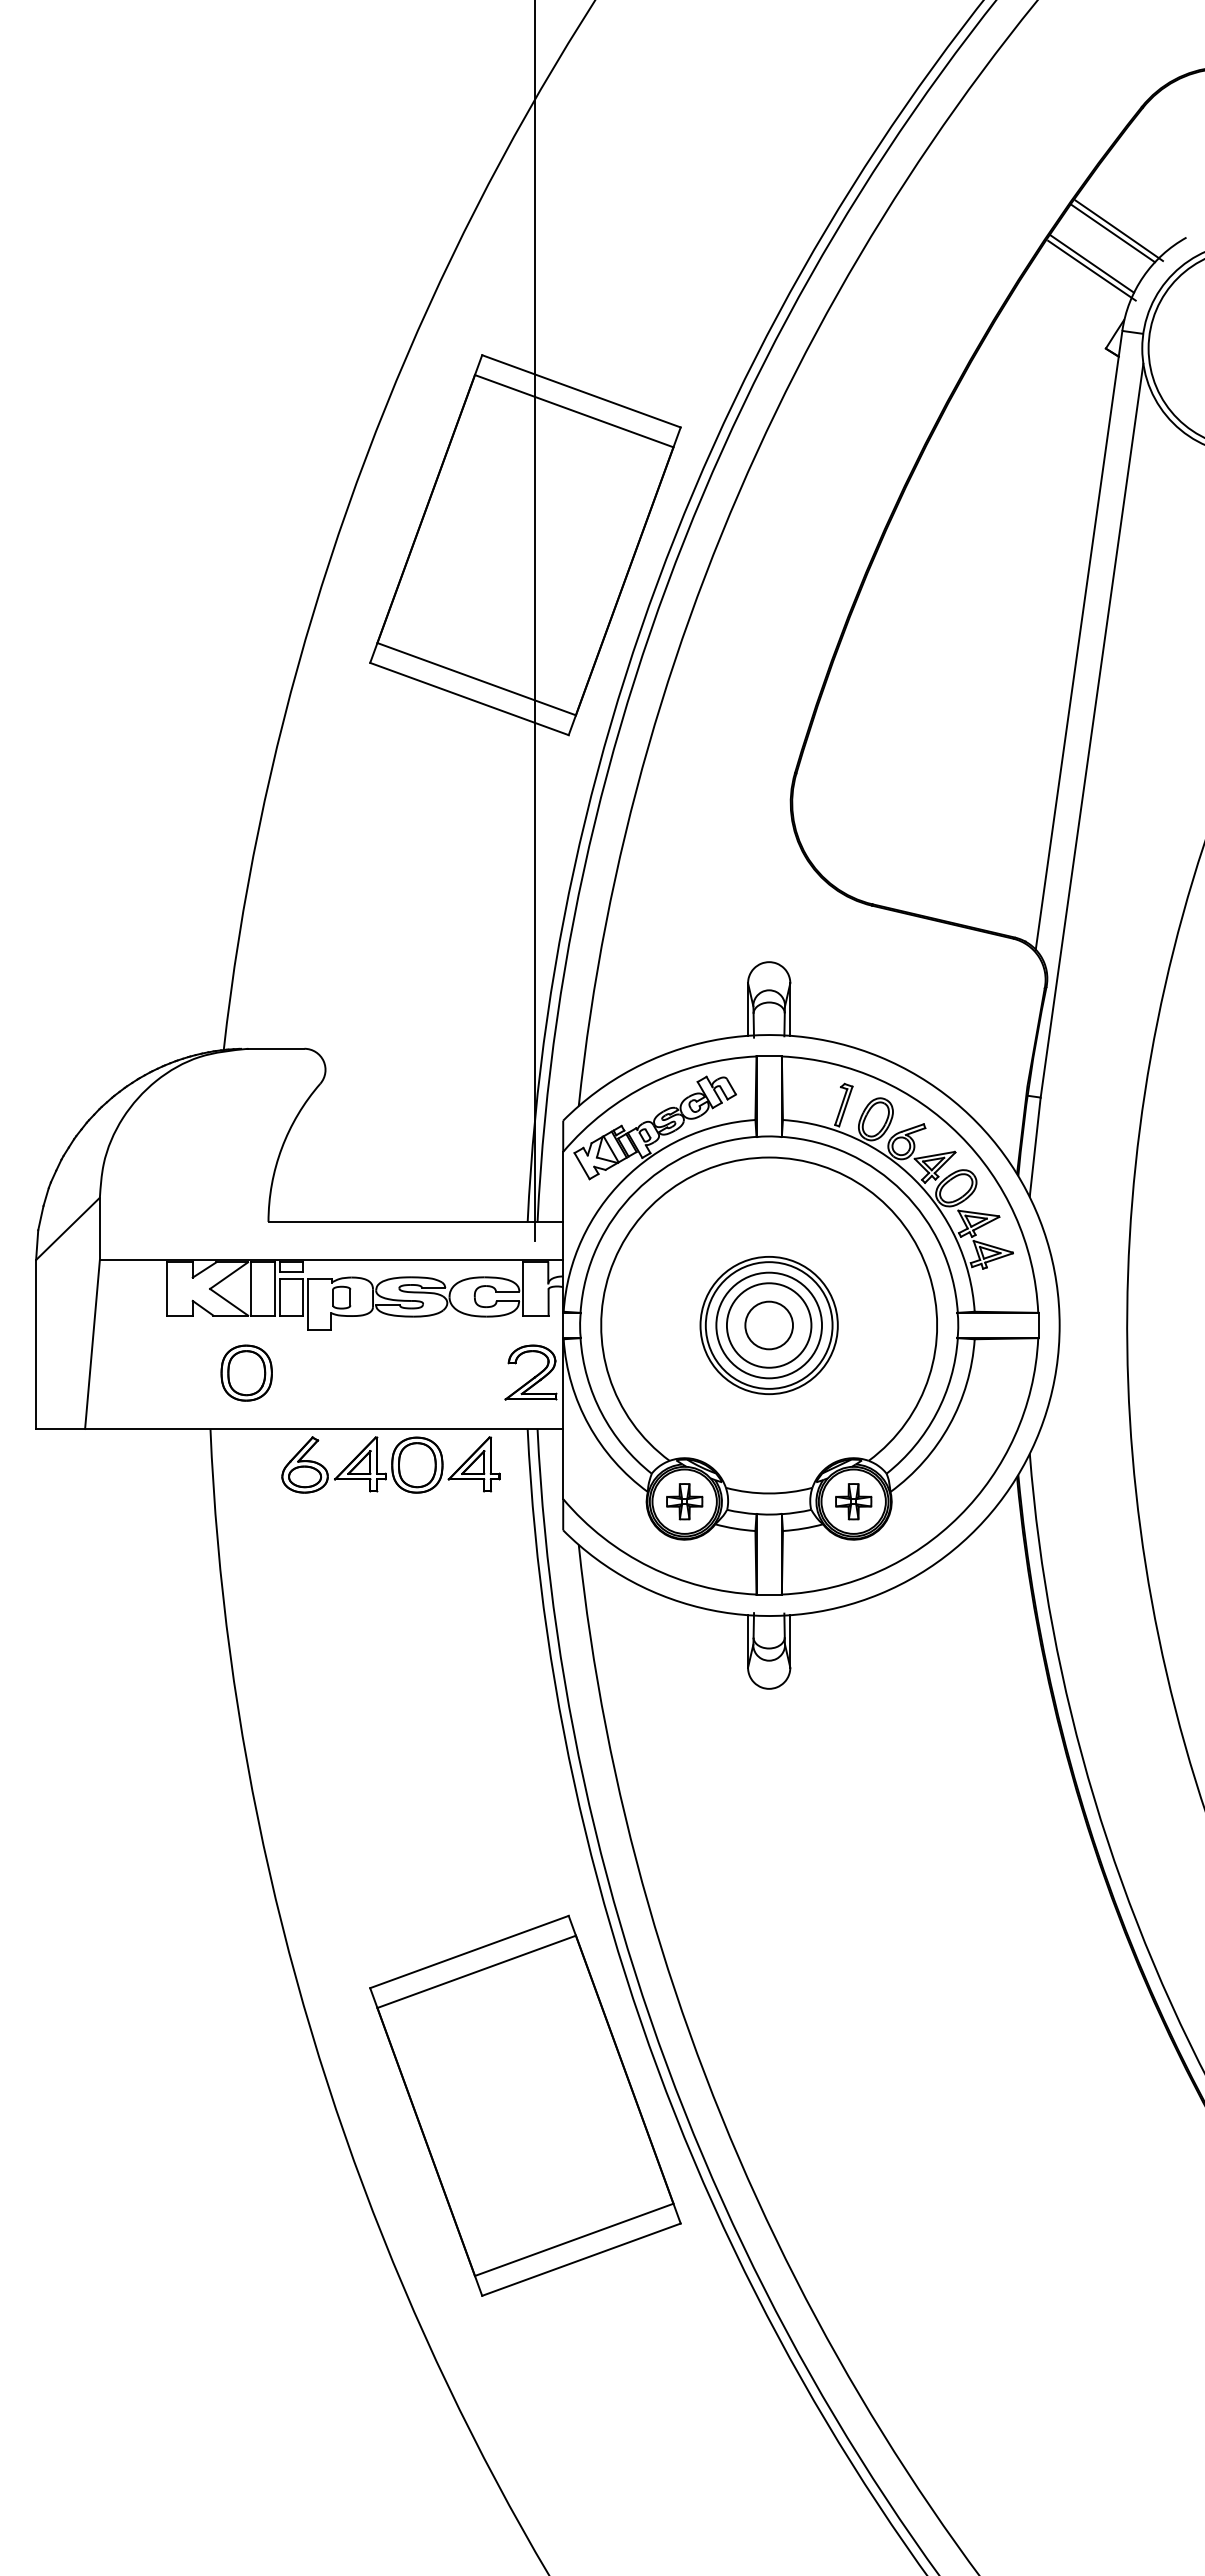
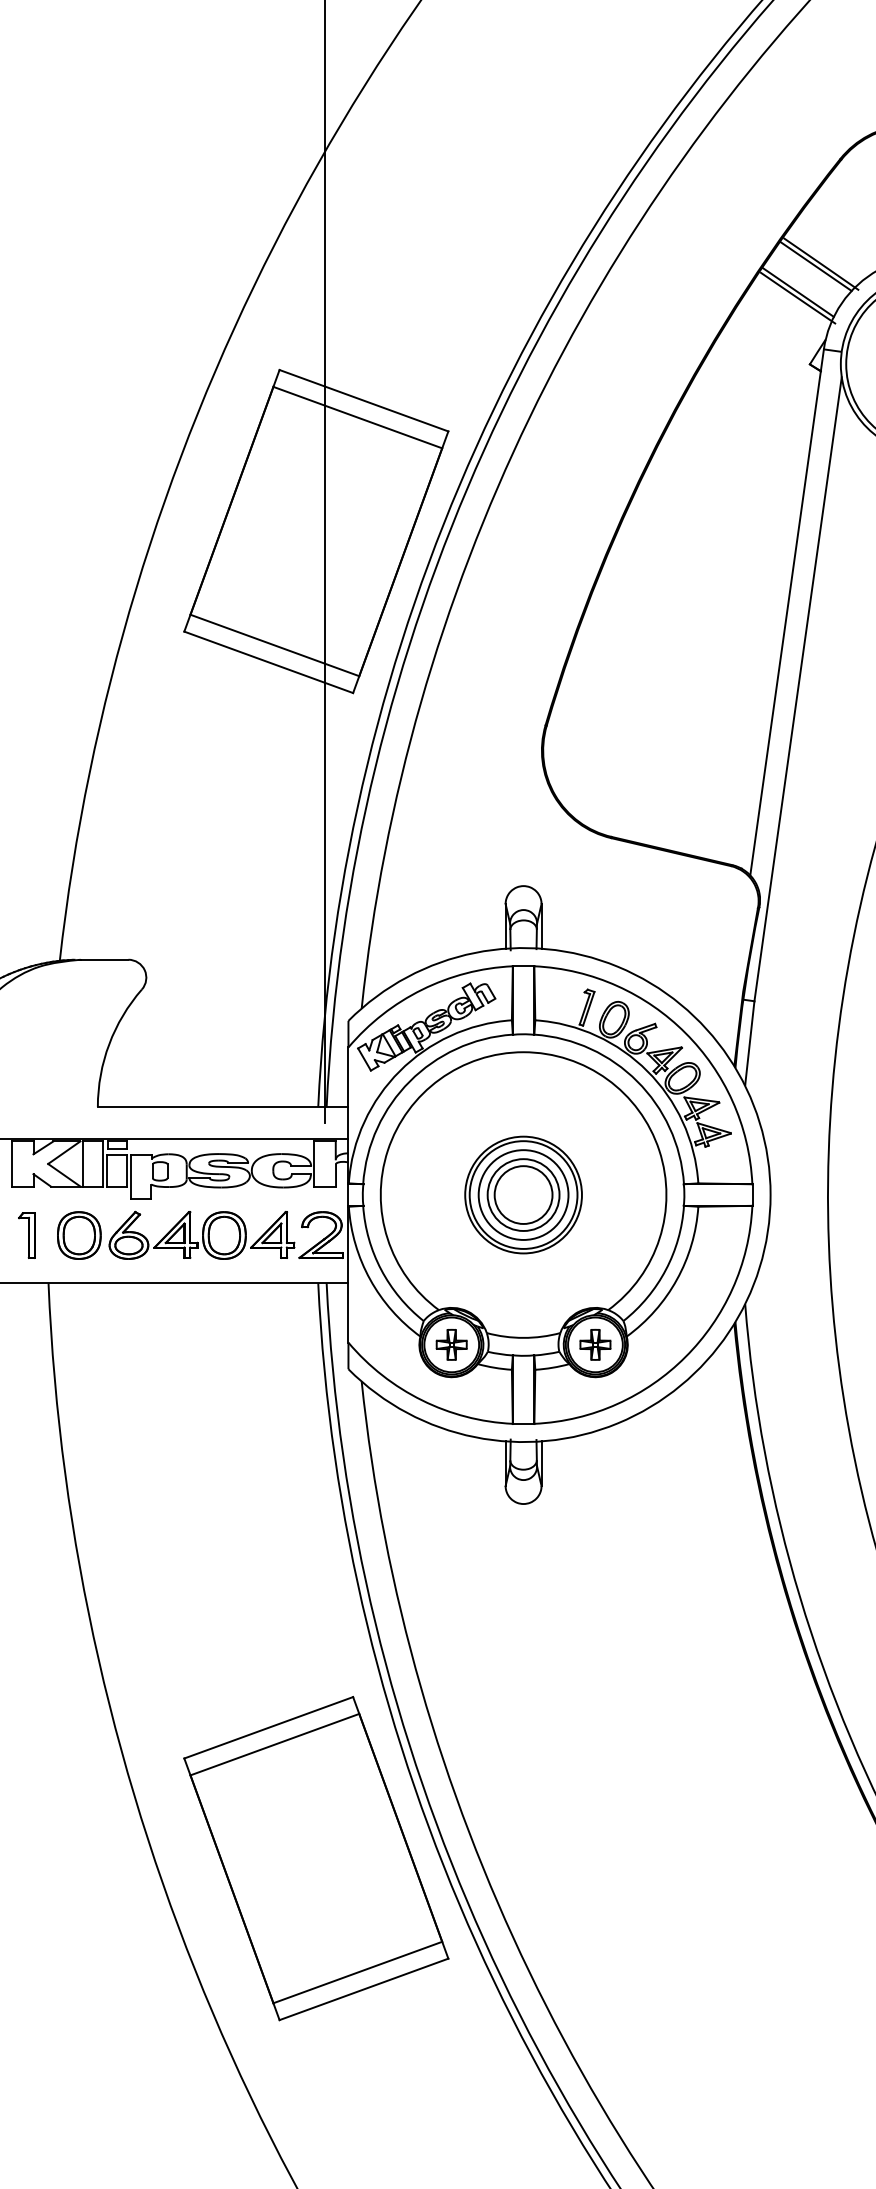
circle: (769, 1325) -> (523, 1195), size x1.43
part: (184, 1372) -> (26, 1235), added
part: (390, 1464) -> (201, 1235), moved

